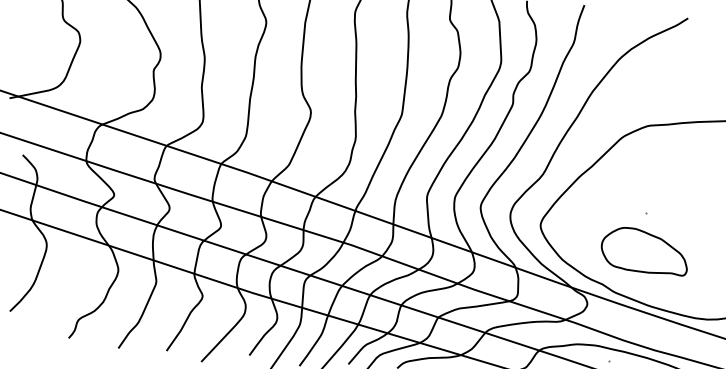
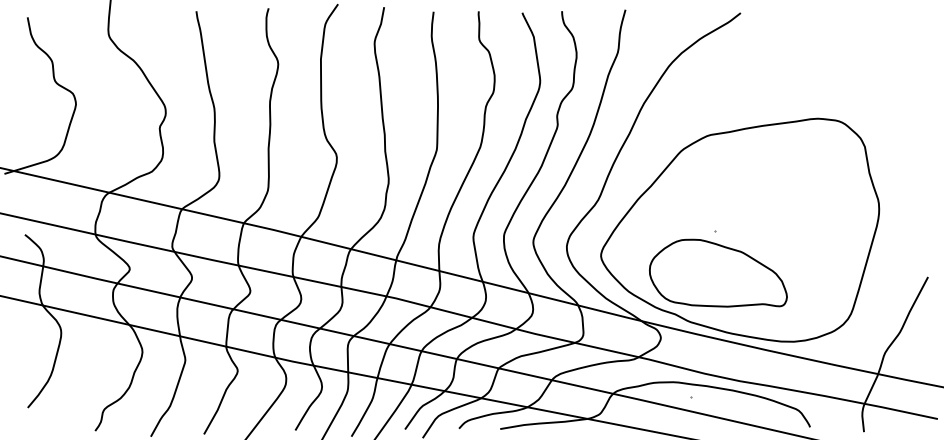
part: (645, 250) -> (718, 272), size x1.43

